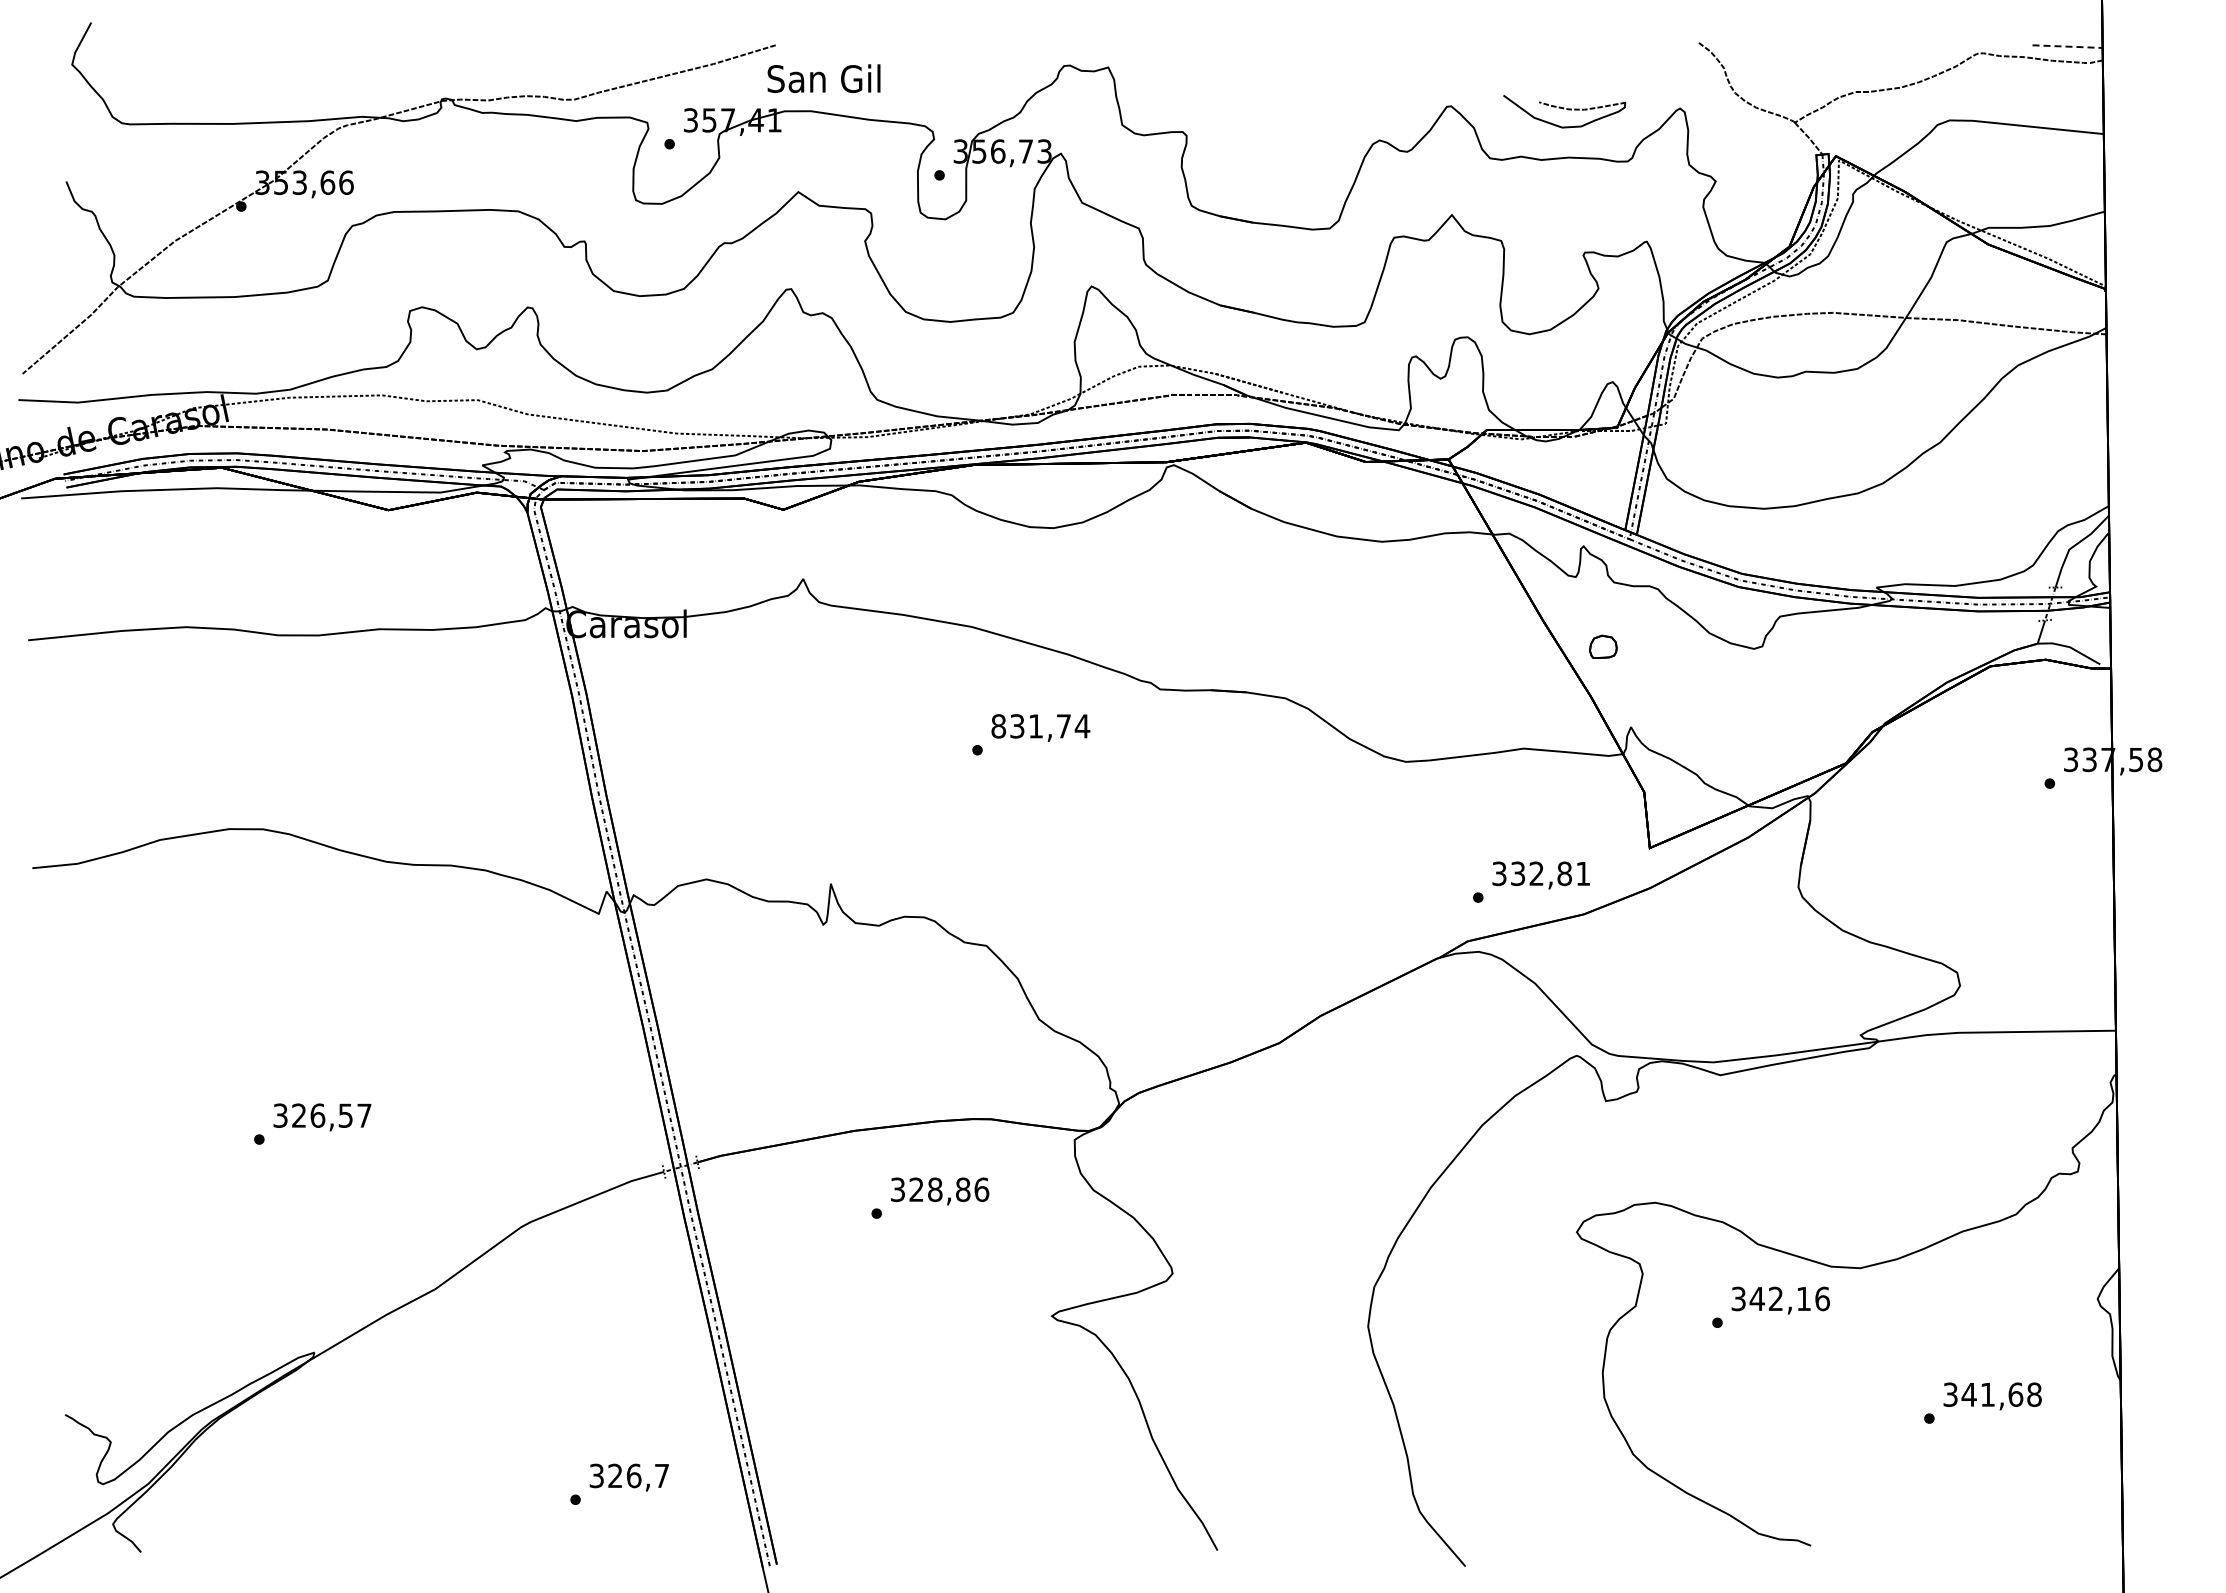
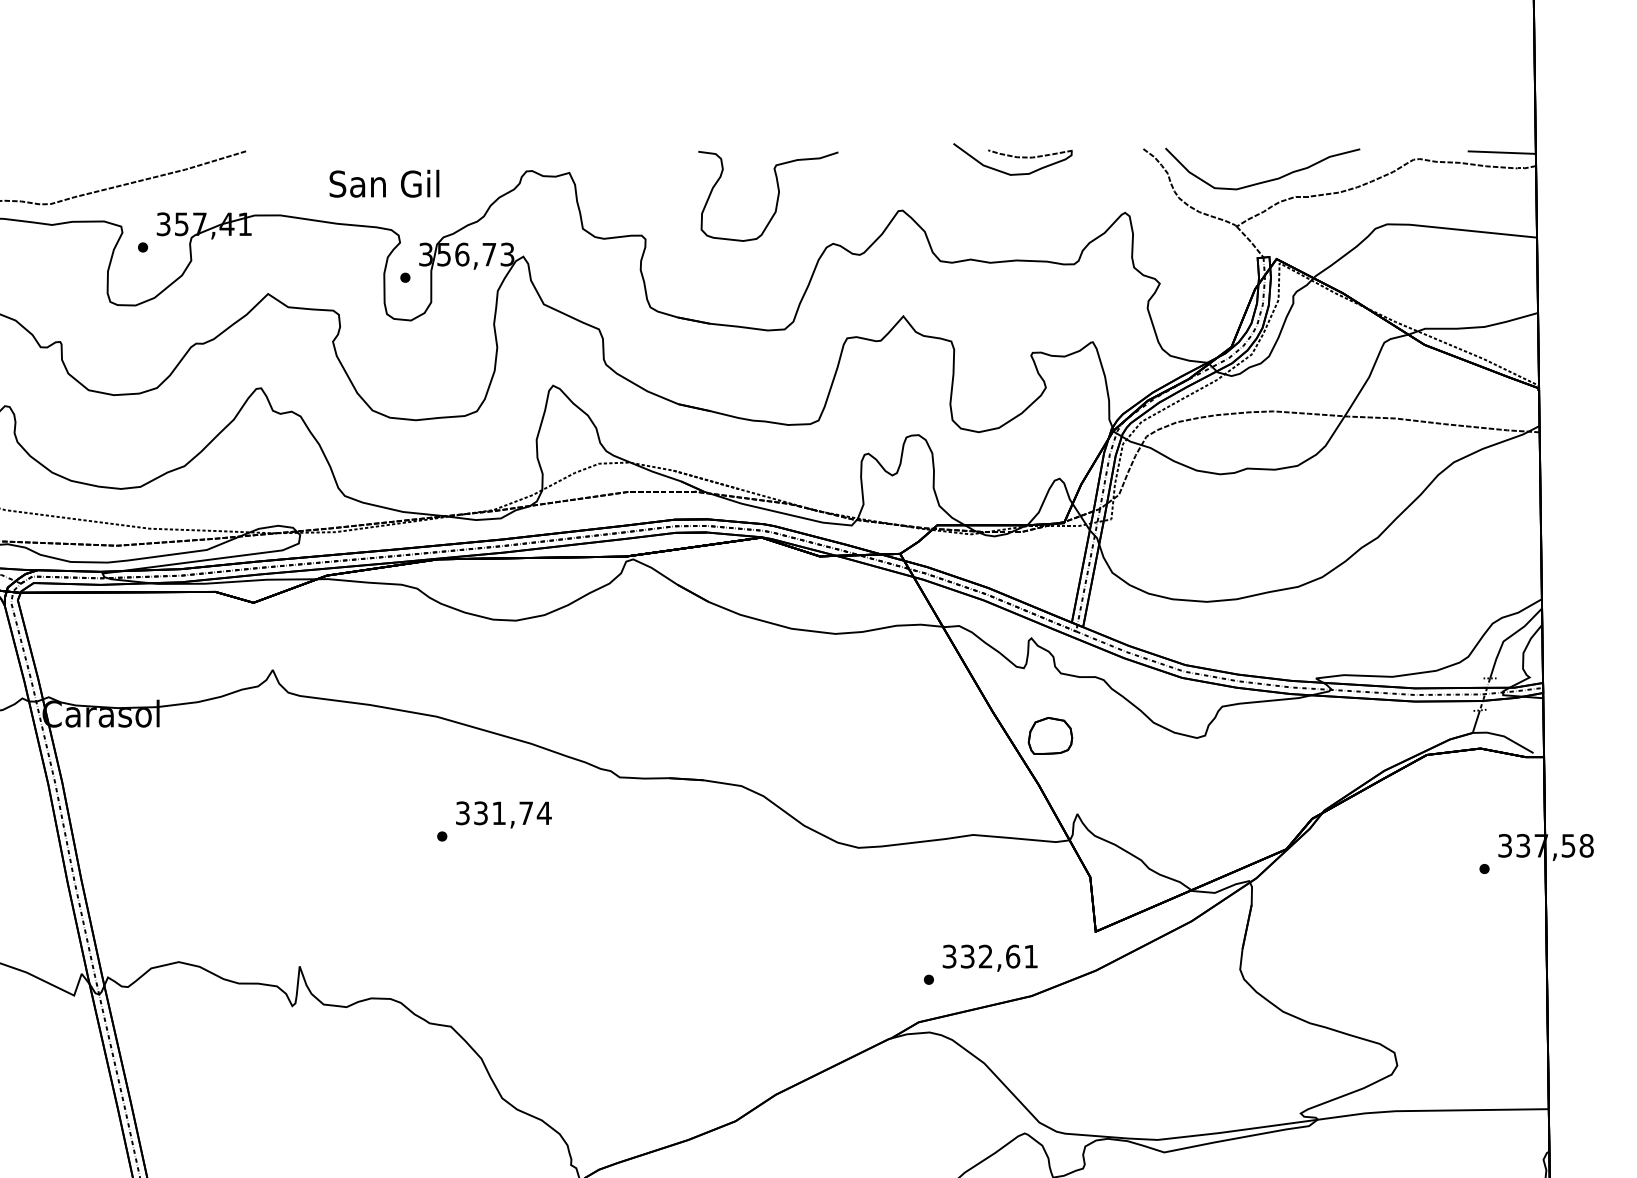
line: (2068, 46) -> (1502, 152), dashed -> solid
curve: (1824, 75) -> (1265, 180), added
text: (823, 78) -> (383, 183), moved
curve: (1321, 94) -> (776, 199), added
part: (1564, 111) -> (1012, 159), moved
part: (1603, 646) -> (1050, 735), size x1.67
text: (998, 726) -> (462, 813), 831,74 -> 331,74
text: (1564, 873) -> (1012, 956), 332,81 -> 332,61

